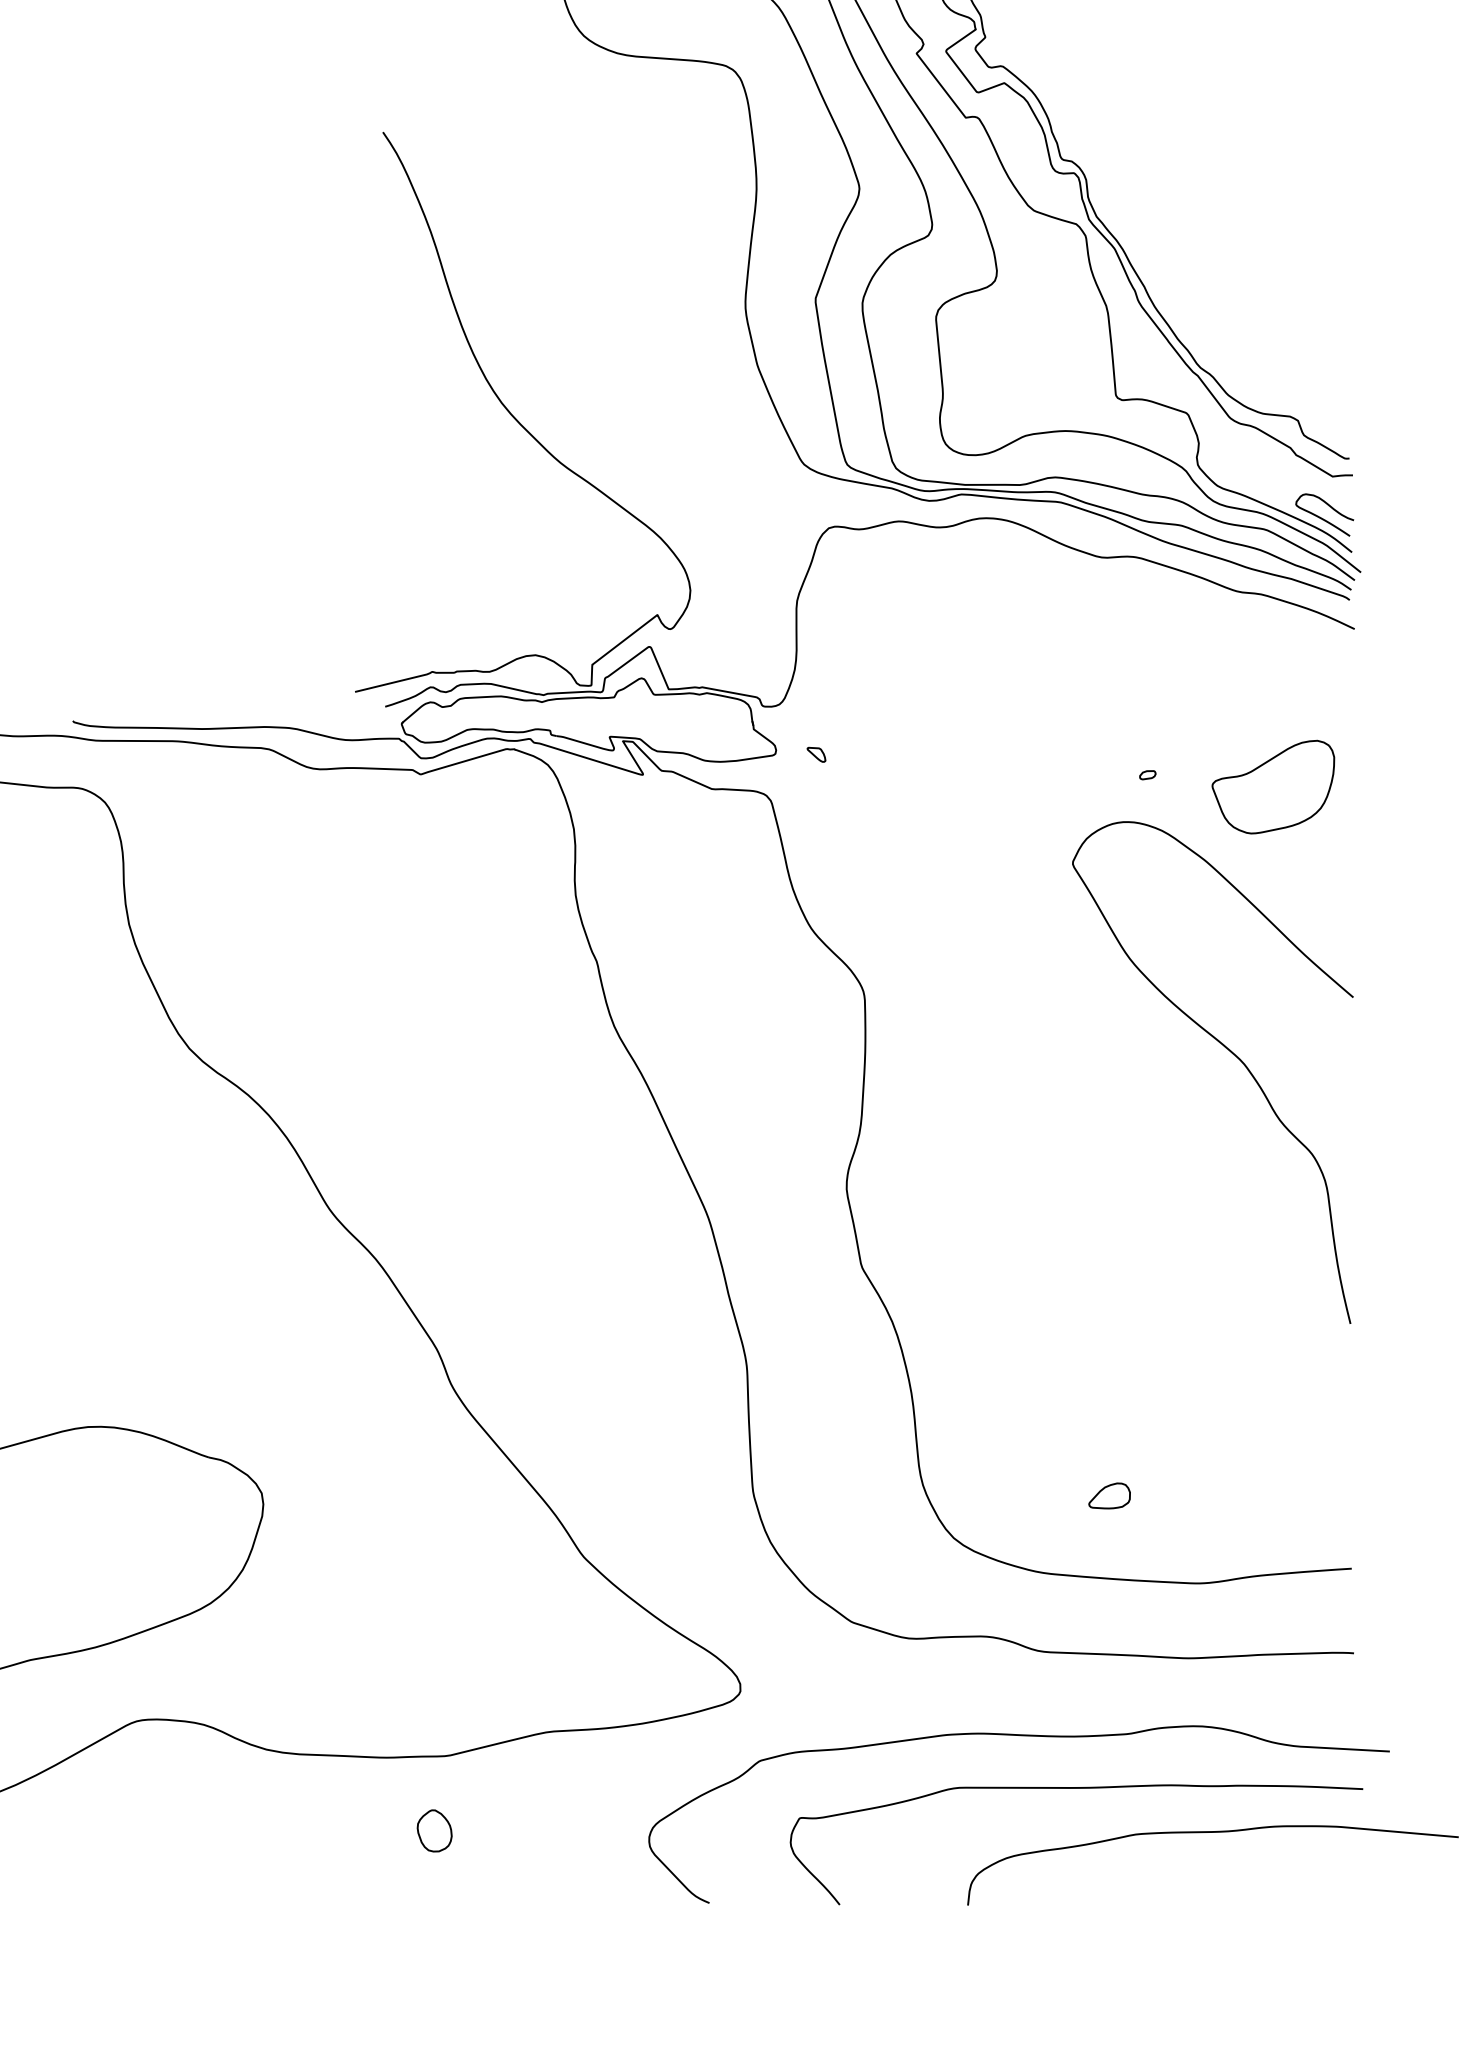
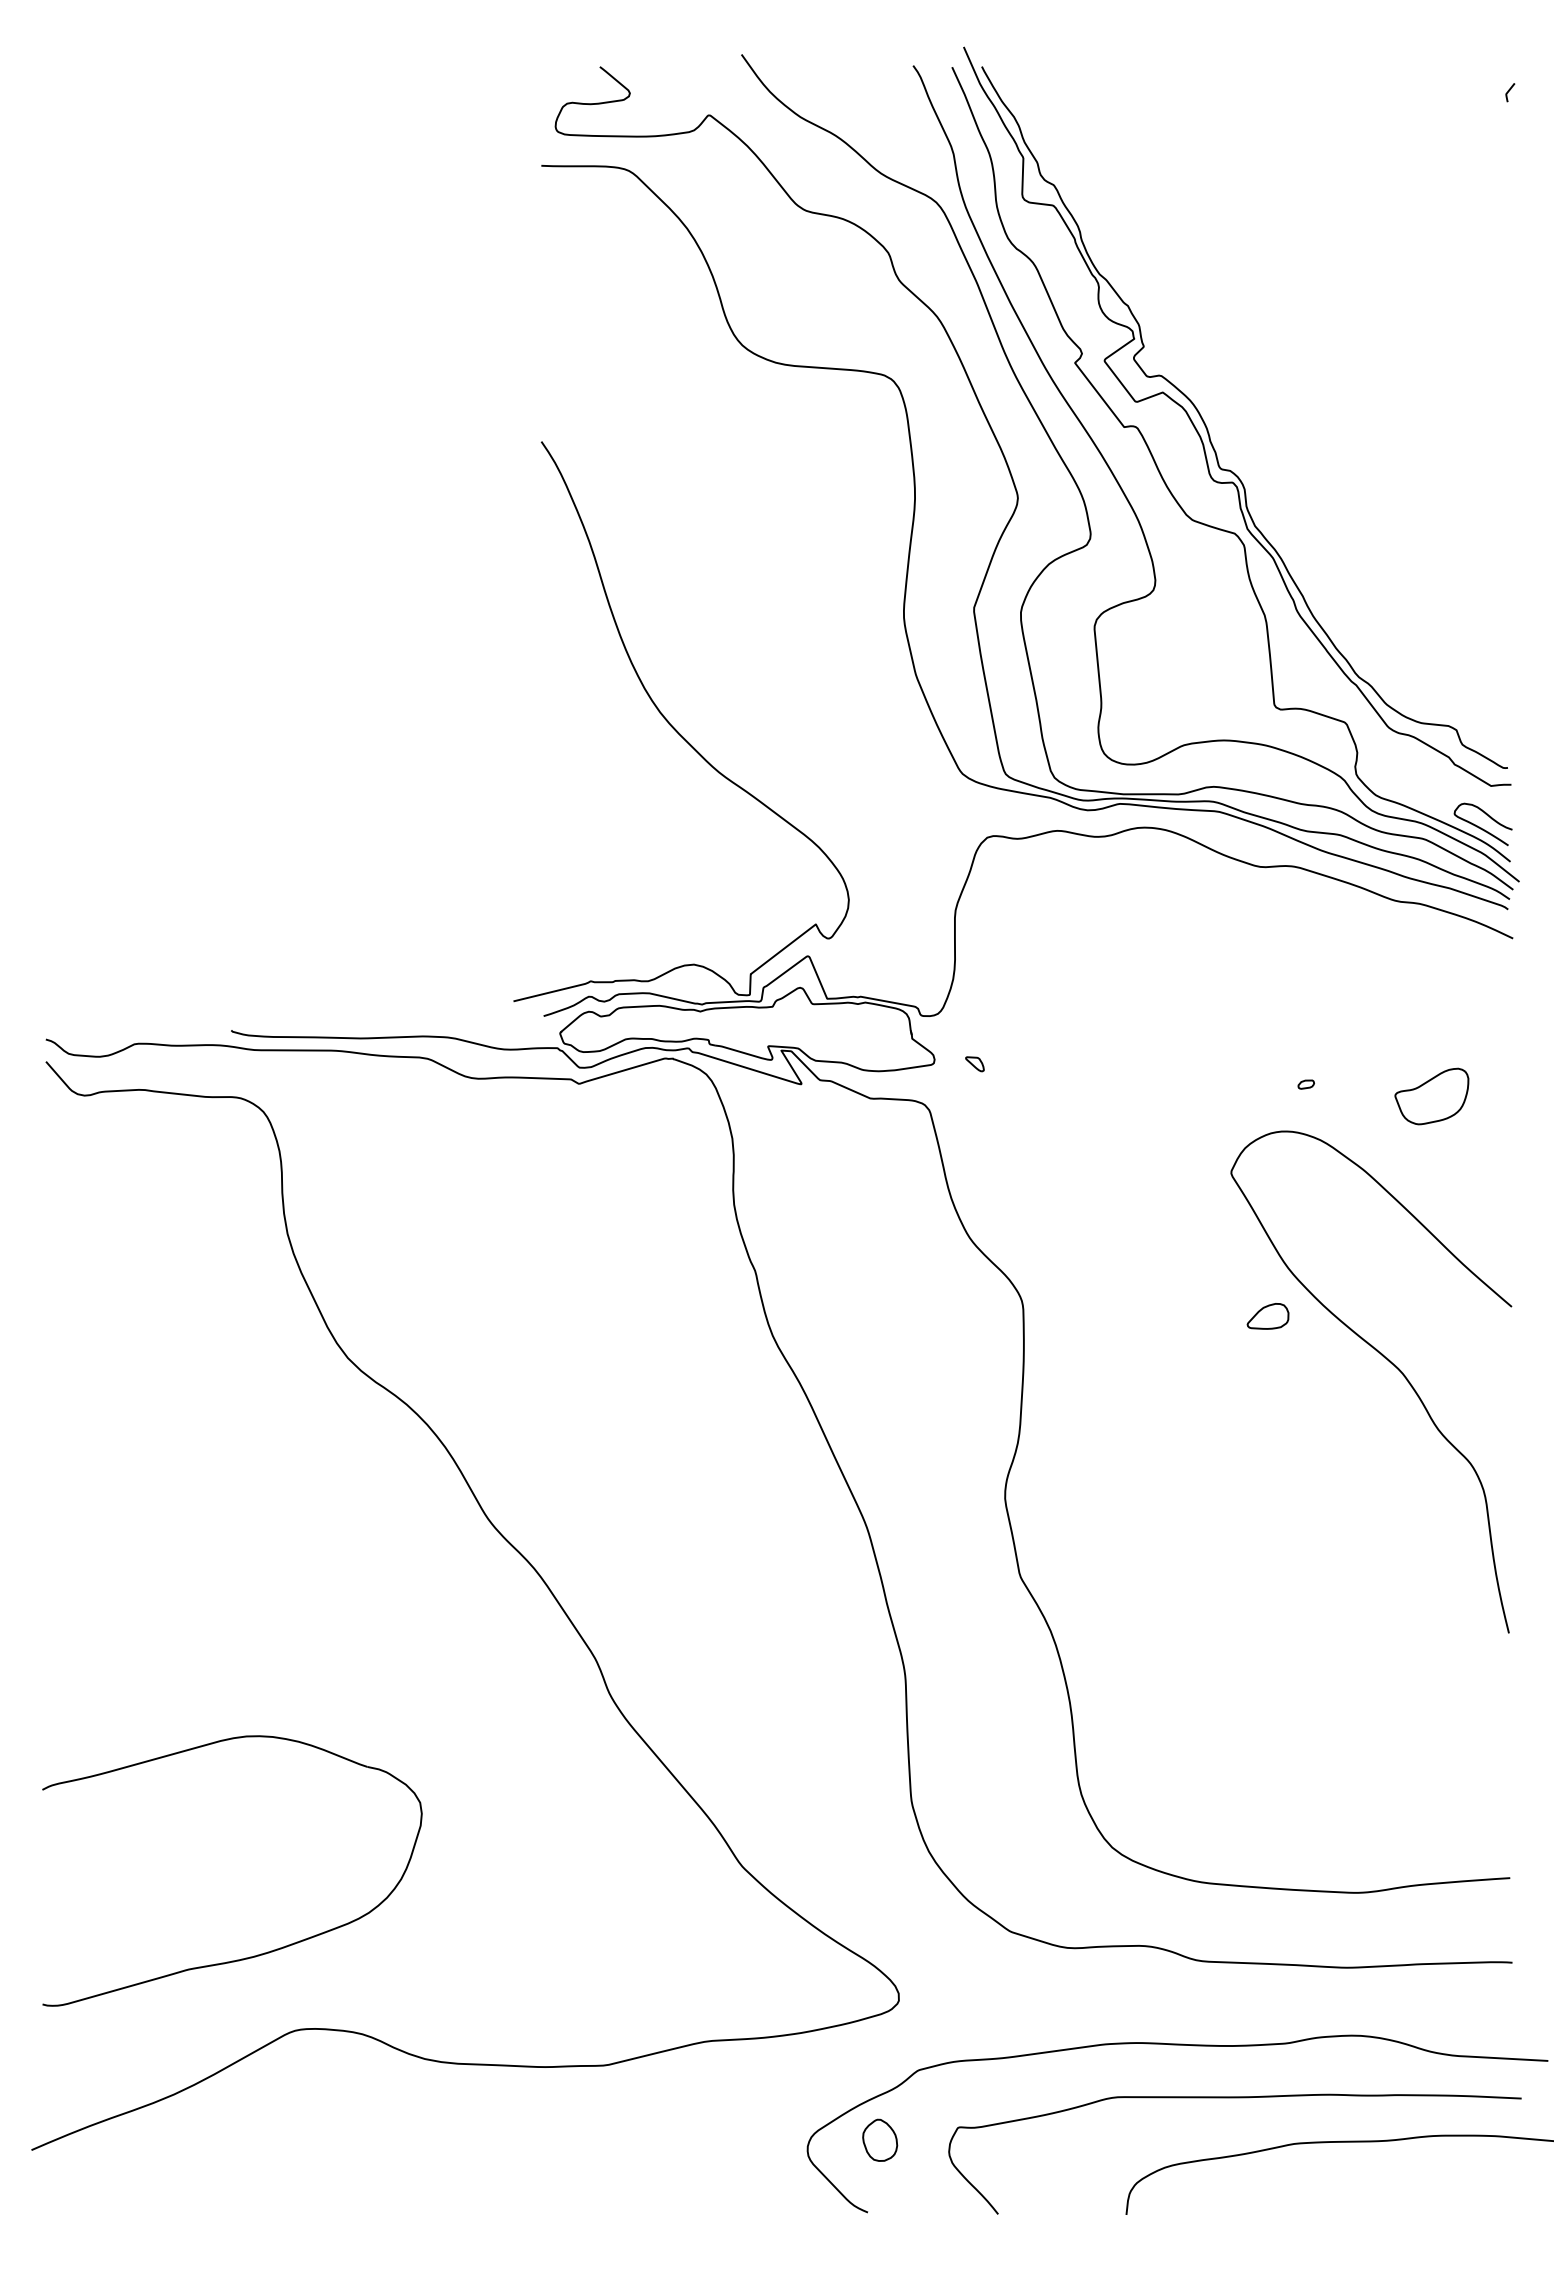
part: (1273, 787) -> (1431, 1096), size x0.6
part: (1109, 1496) -> (1267, 1316), moved
part: (435, 1830) -> (880, 2139), moved

